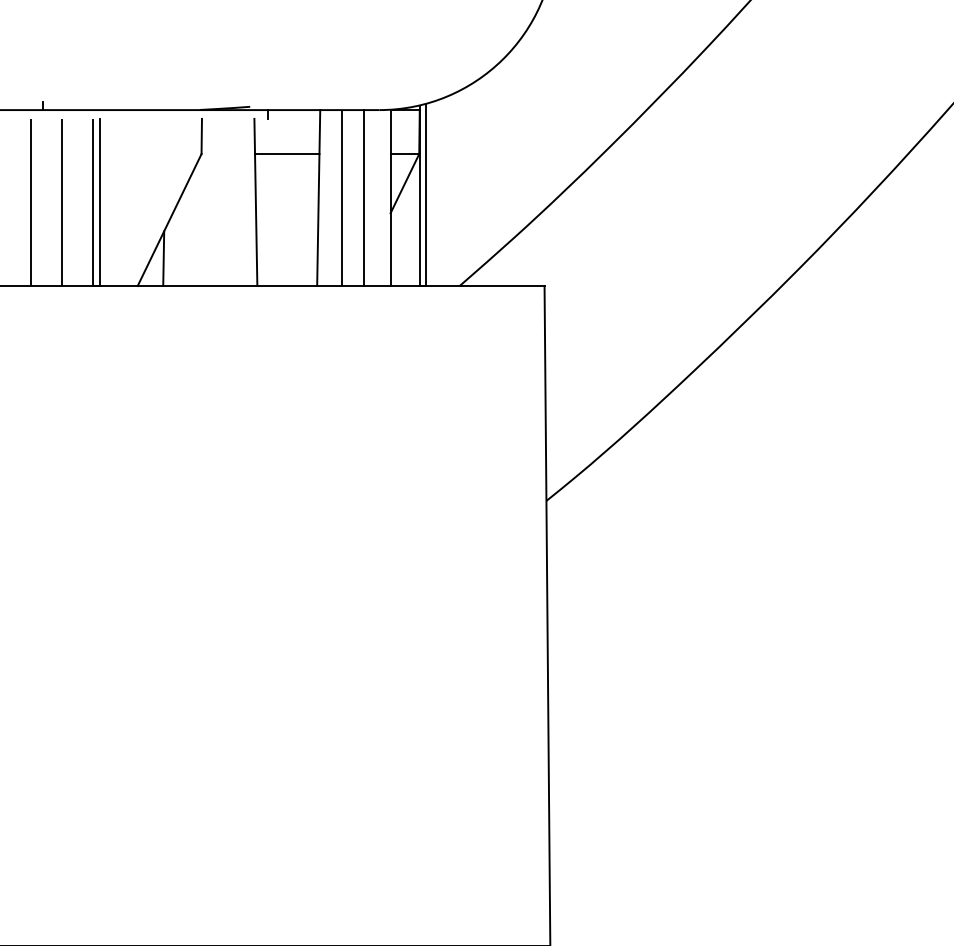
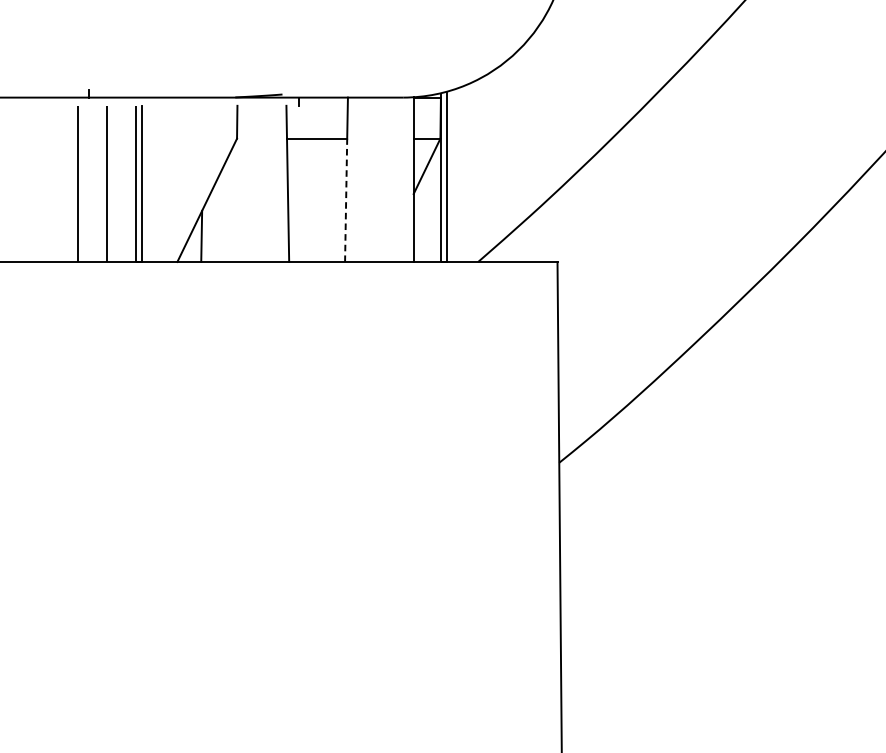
line: (342, 198) -> (368, 180), removed
line: (364, 198) -> (389, 180), removed
line: (318, 220) -> (346, 200), solid -> dashed

